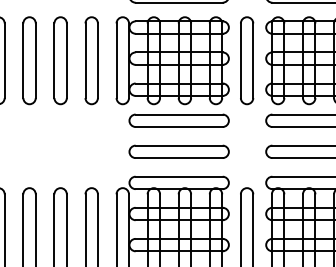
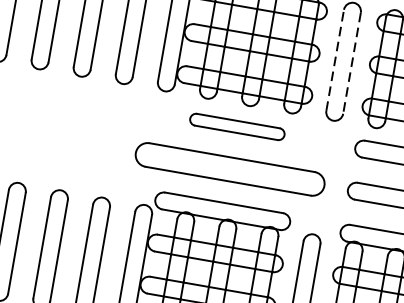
line: (240, 60) -> (334, 59), solid -> dashed
line: (253, 61) -> (352, 64), solid -> dashed
part: (178, 120) -> (236, 126), size x0.7
part: (178, 151) -> (229, 168), size x1.4

